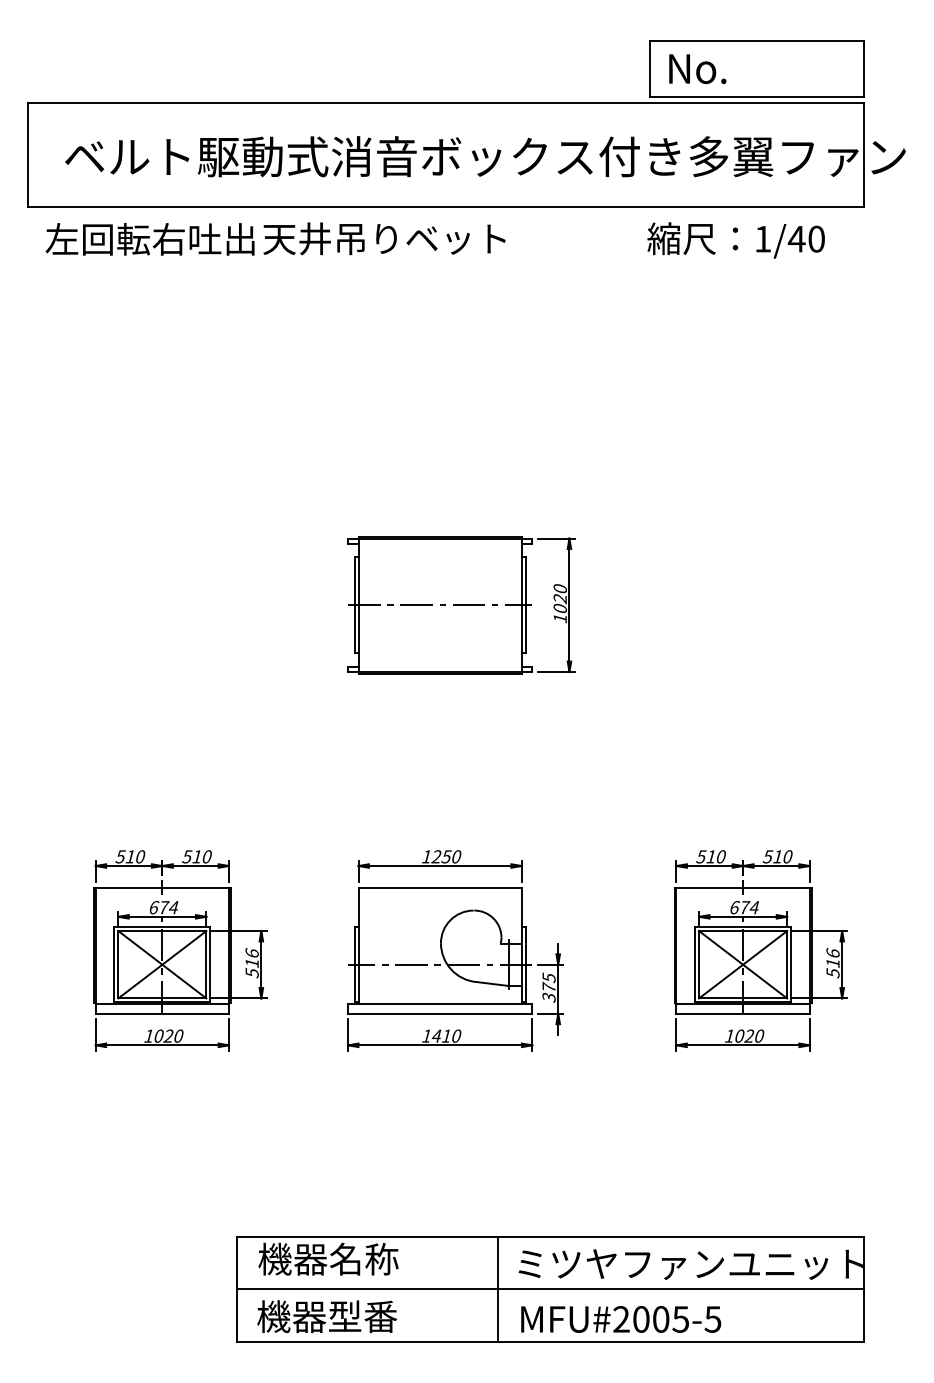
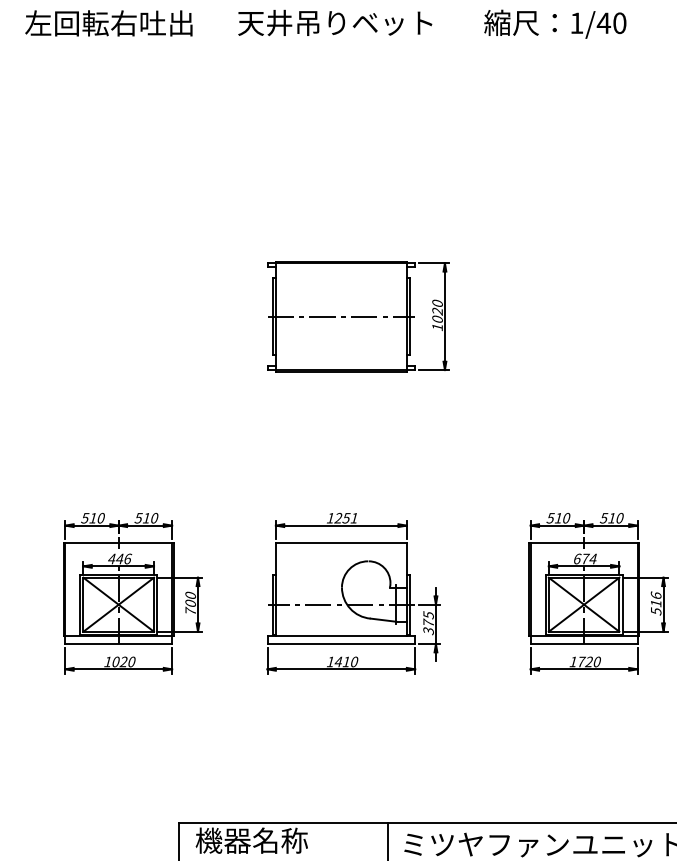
text: (384, 238) -> (335, 22), moved
text: (735, 240) -> (554, 24), moved
text: (456, 856) -> (354, 517), 1250 -> 1251
text: (164, 907) -> (120, 558), 674 -> 446
text: (251, 963) -> (190, 603), 516 -> 700
text: (740, 1035) -> (582, 661), 1020 -> 1720

